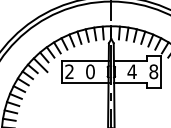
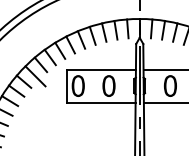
text: (69, 71) -> (78, 85), 2 -> 0
text: (131, 71) -> (169, 85), 4 -> 0

